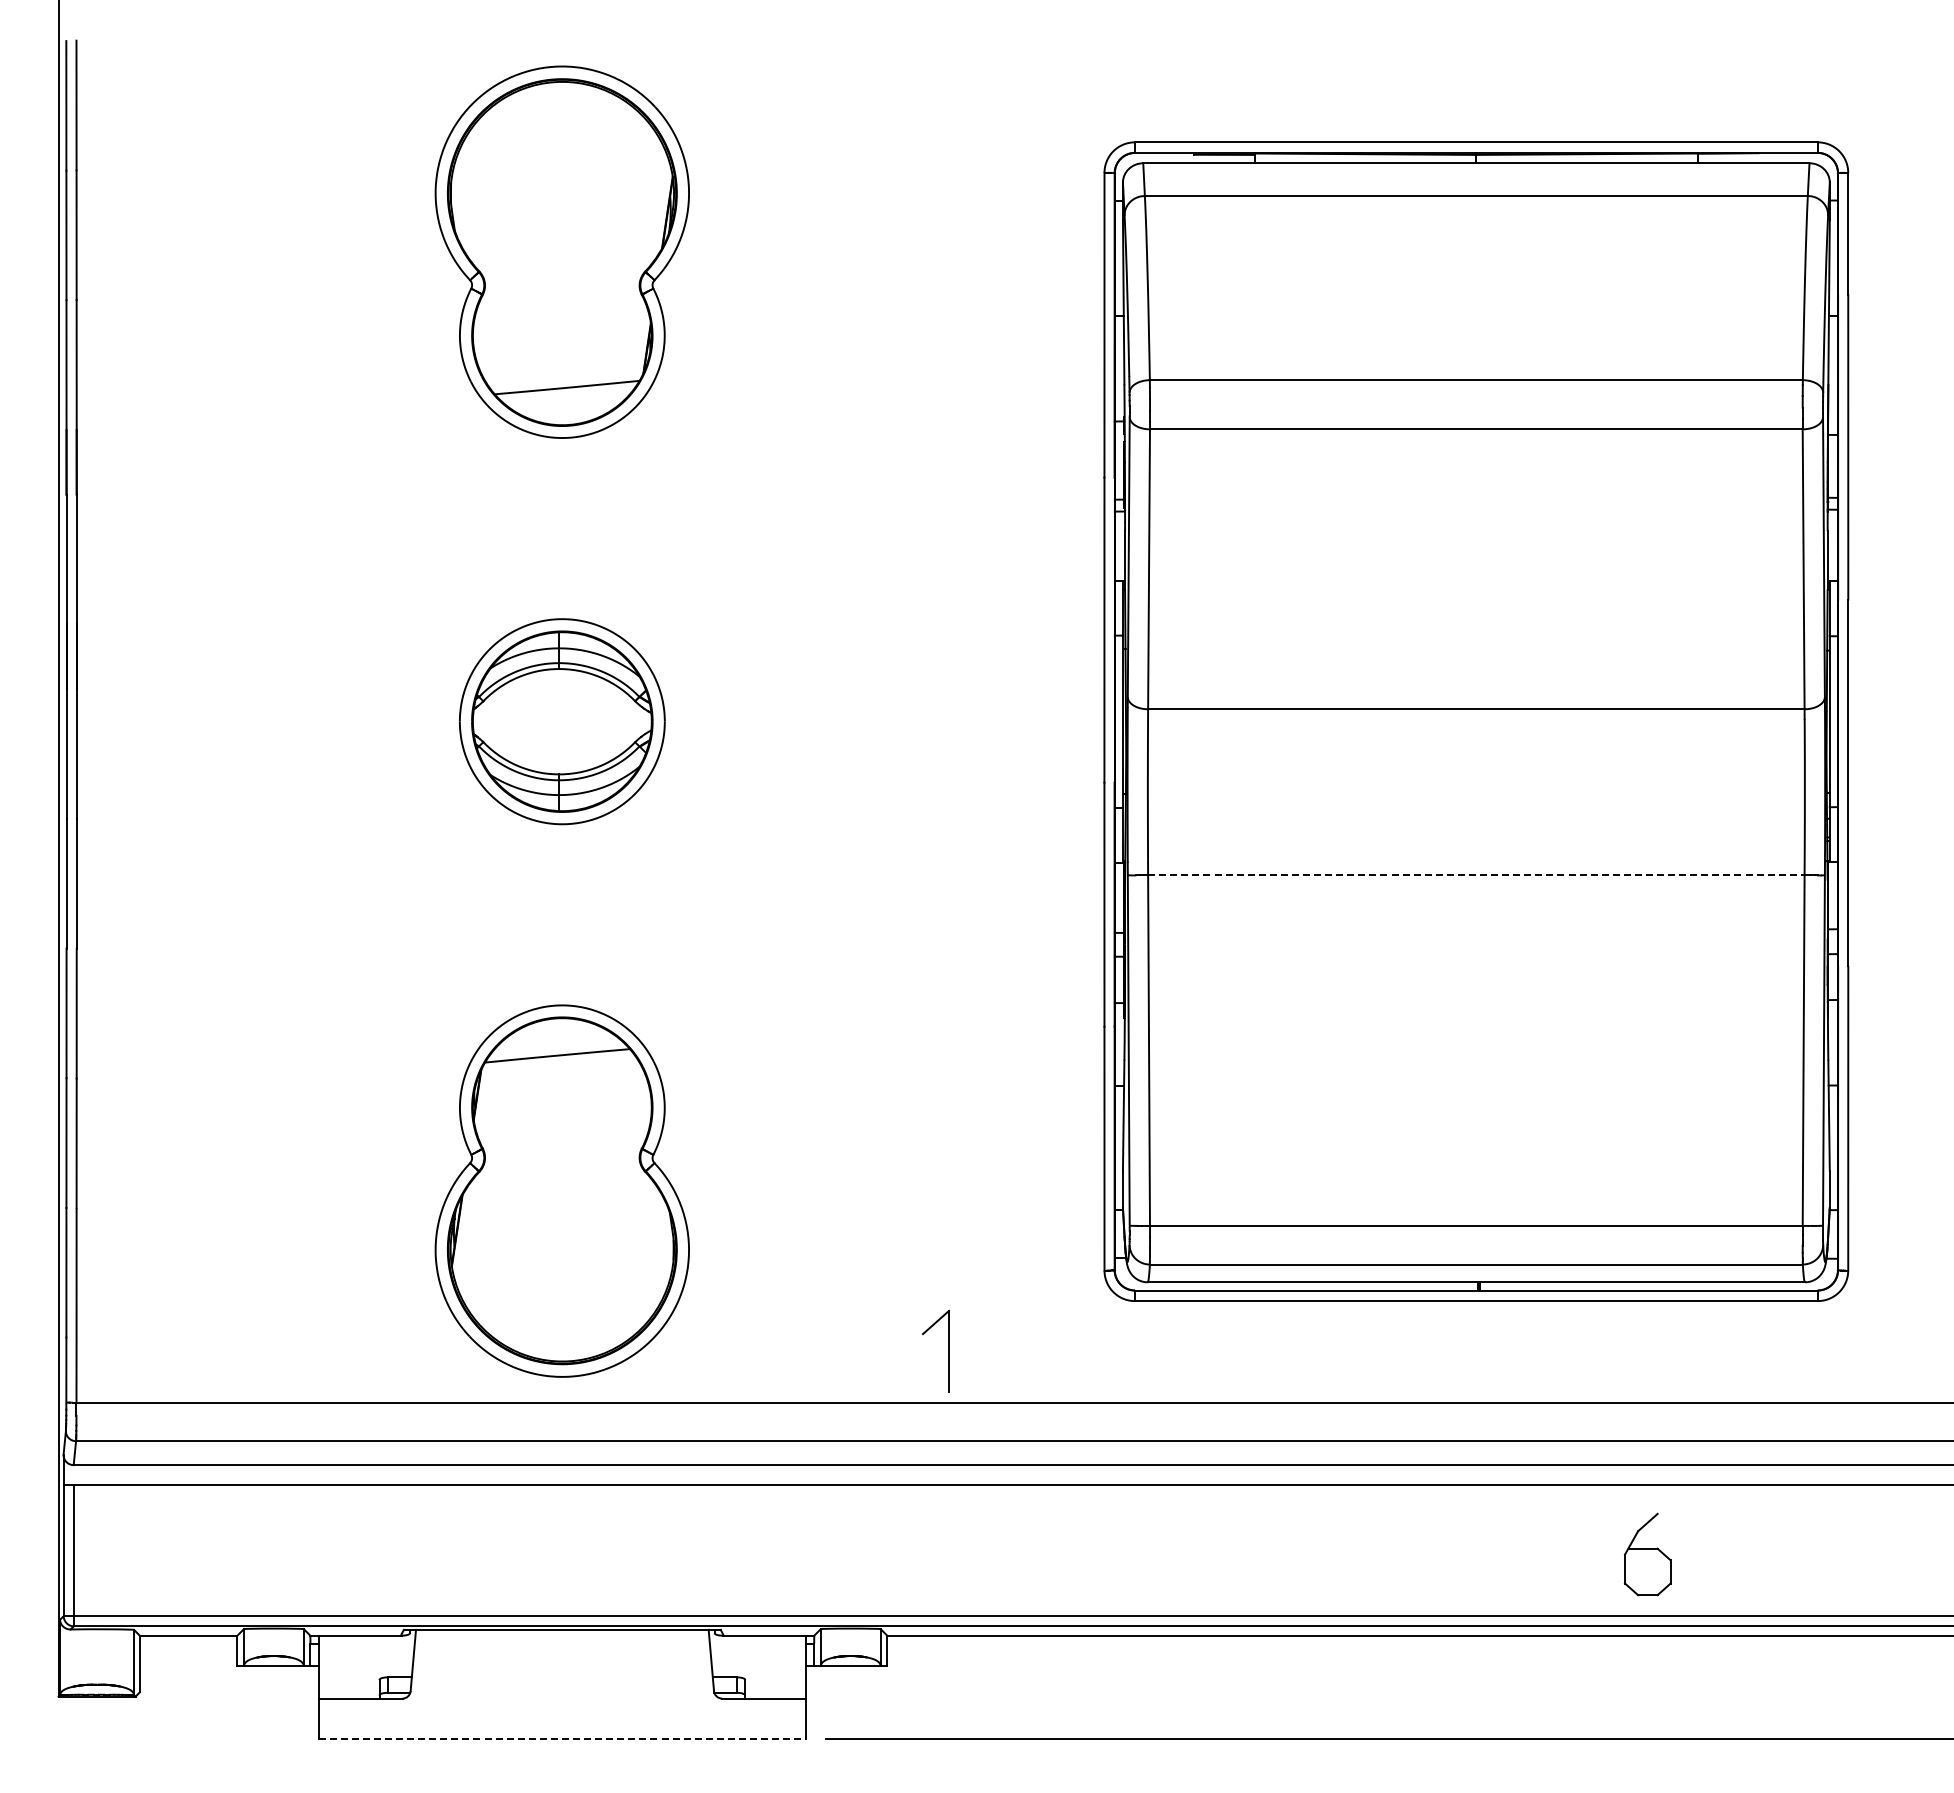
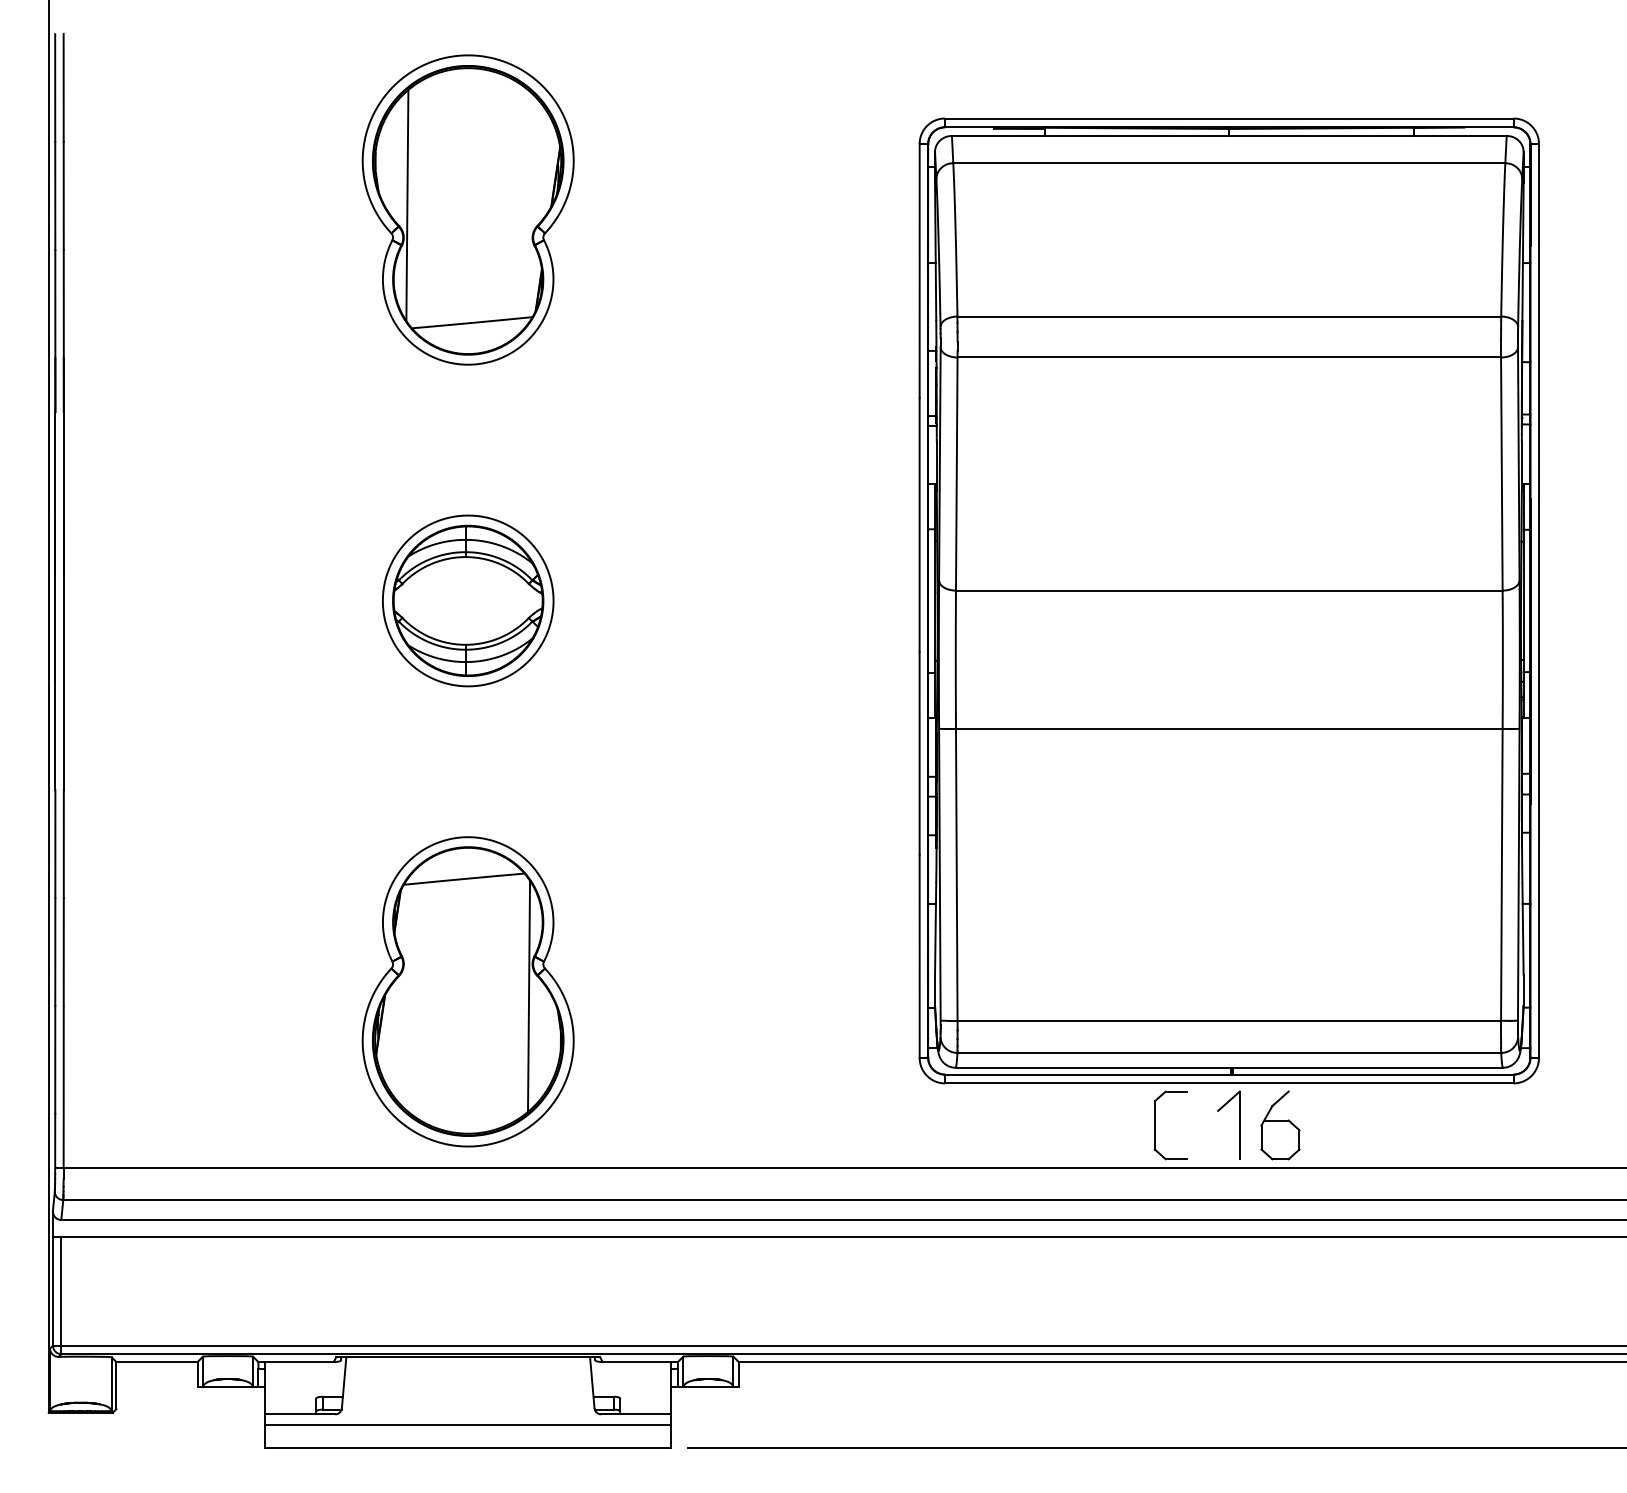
line: (489, 246) -> (407, 205), added
line: (1476, 875) -> (1229, 729), dashed -> solid
line: (635, 1196) -> (529, 996), added
part: (948, 1350) -> (1239, 1124), moved
part: (1387, 1351) -> (1155, 1125), added
part: (1647, 1554) -> (1280, 1125), moved
line: (562, 1710) -> (468, 1424), added
line: (562, 1739) -> (468, 1448), dashed -> solid

